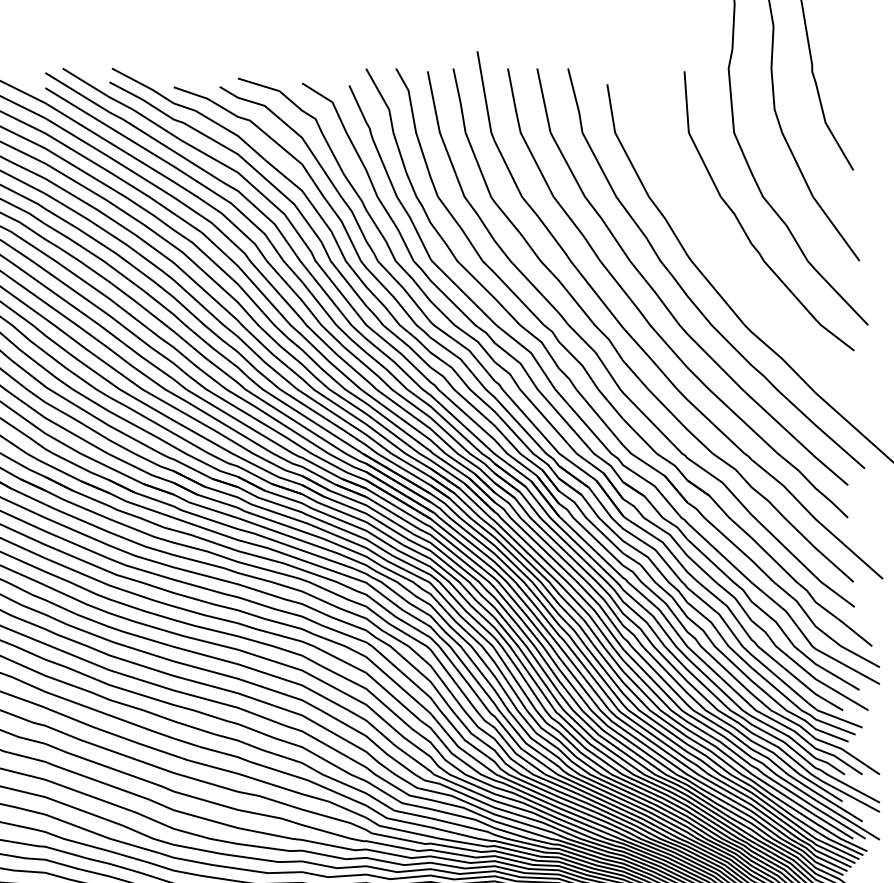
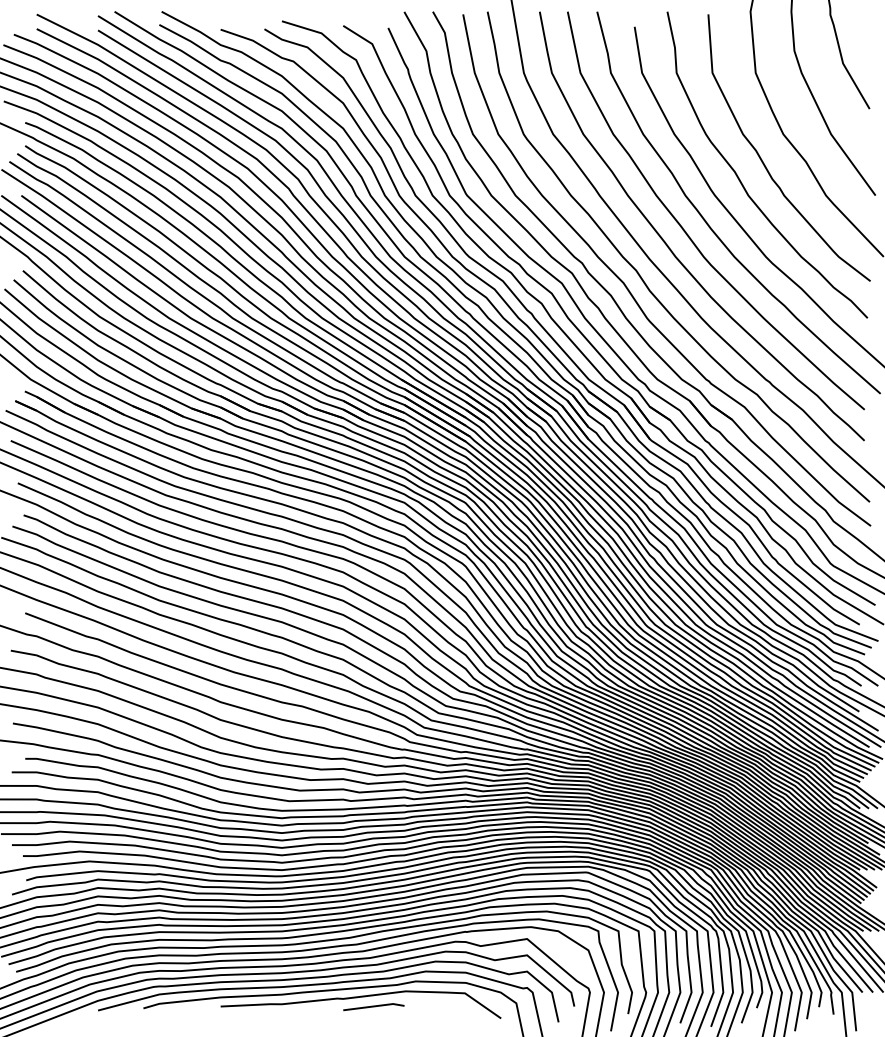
curve: (717, 242) -> (739, 177), added

